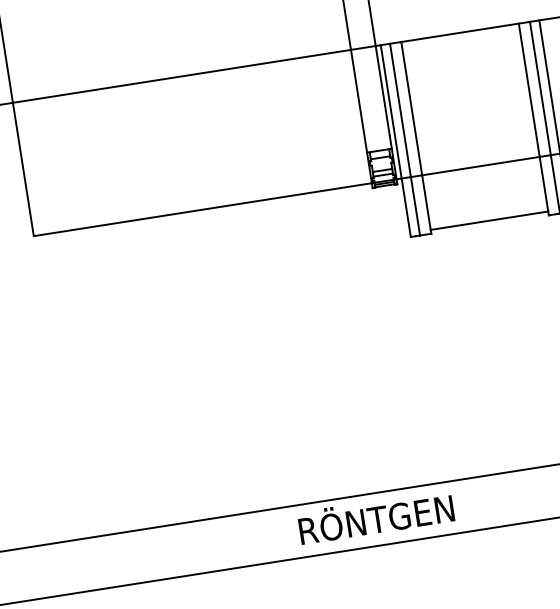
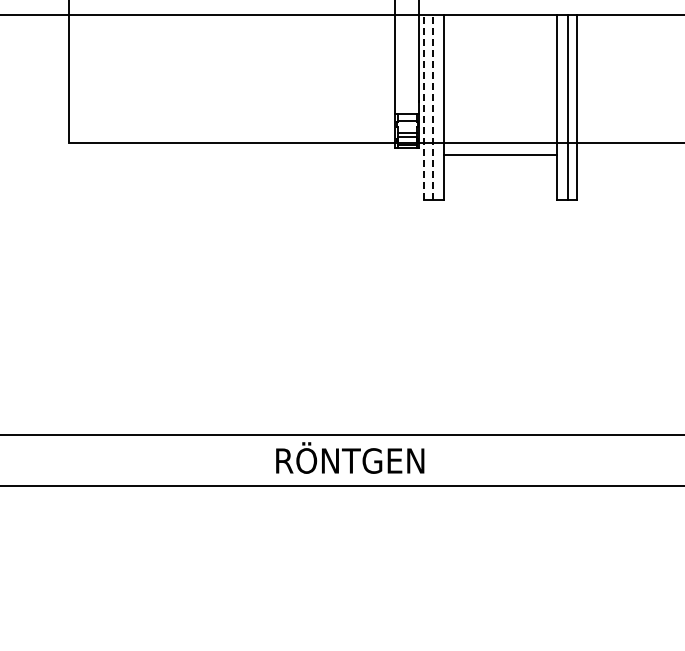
line: (405, 139) -> (433, 106), solid -> dashed
line: (396, 140) -> (424, 106), solid -> dashed
line: (489, 220) -> (500, 154), moved

